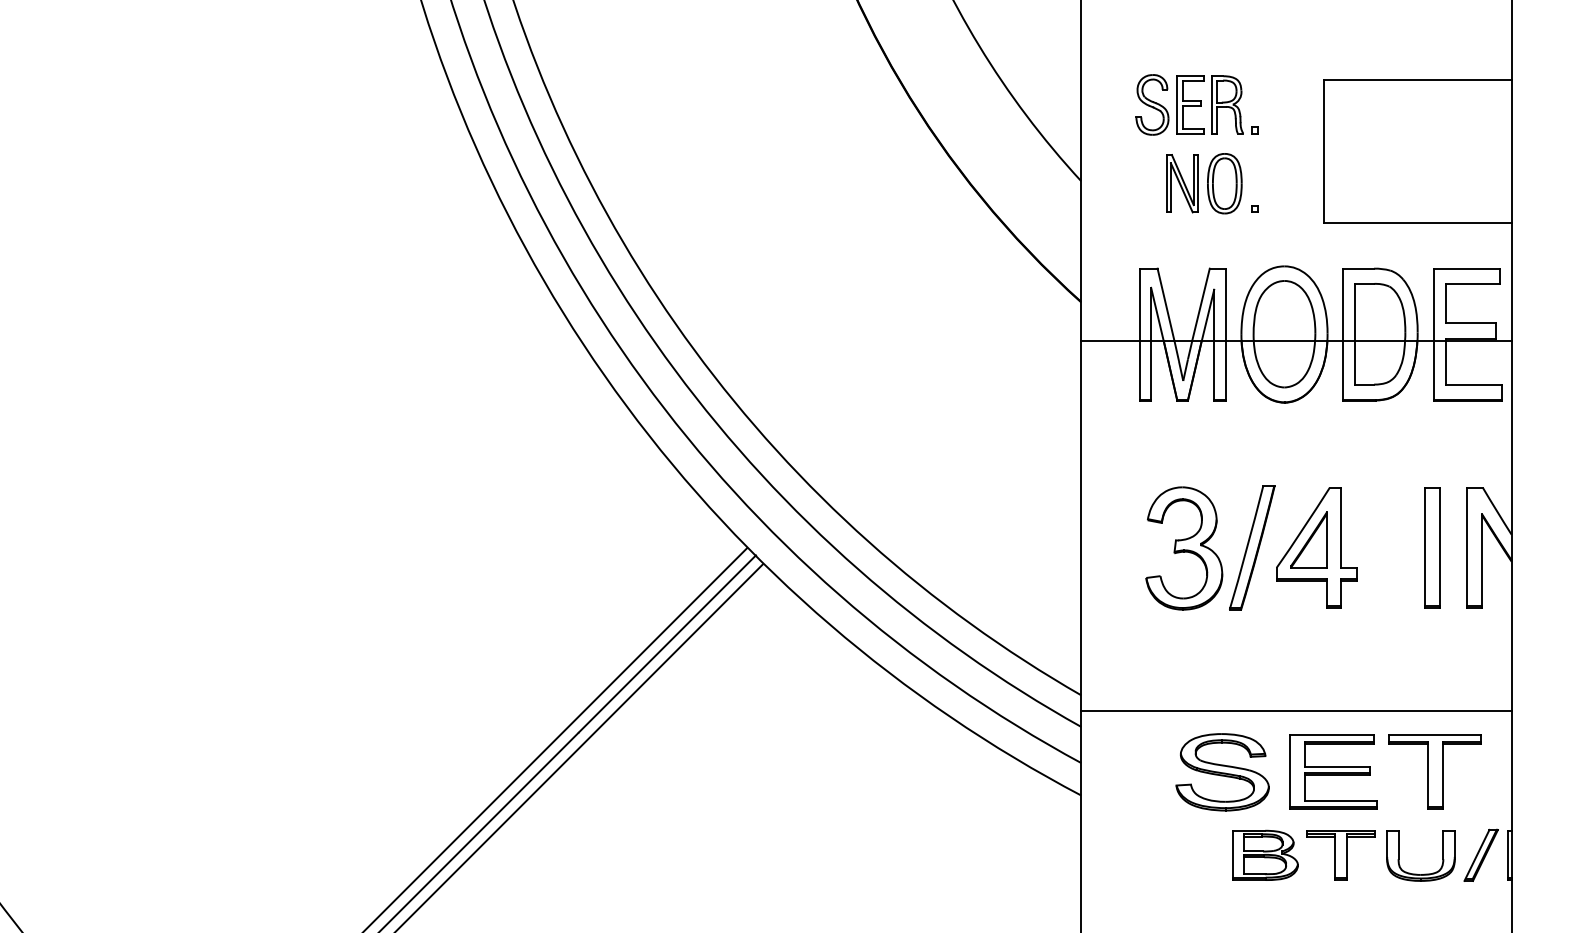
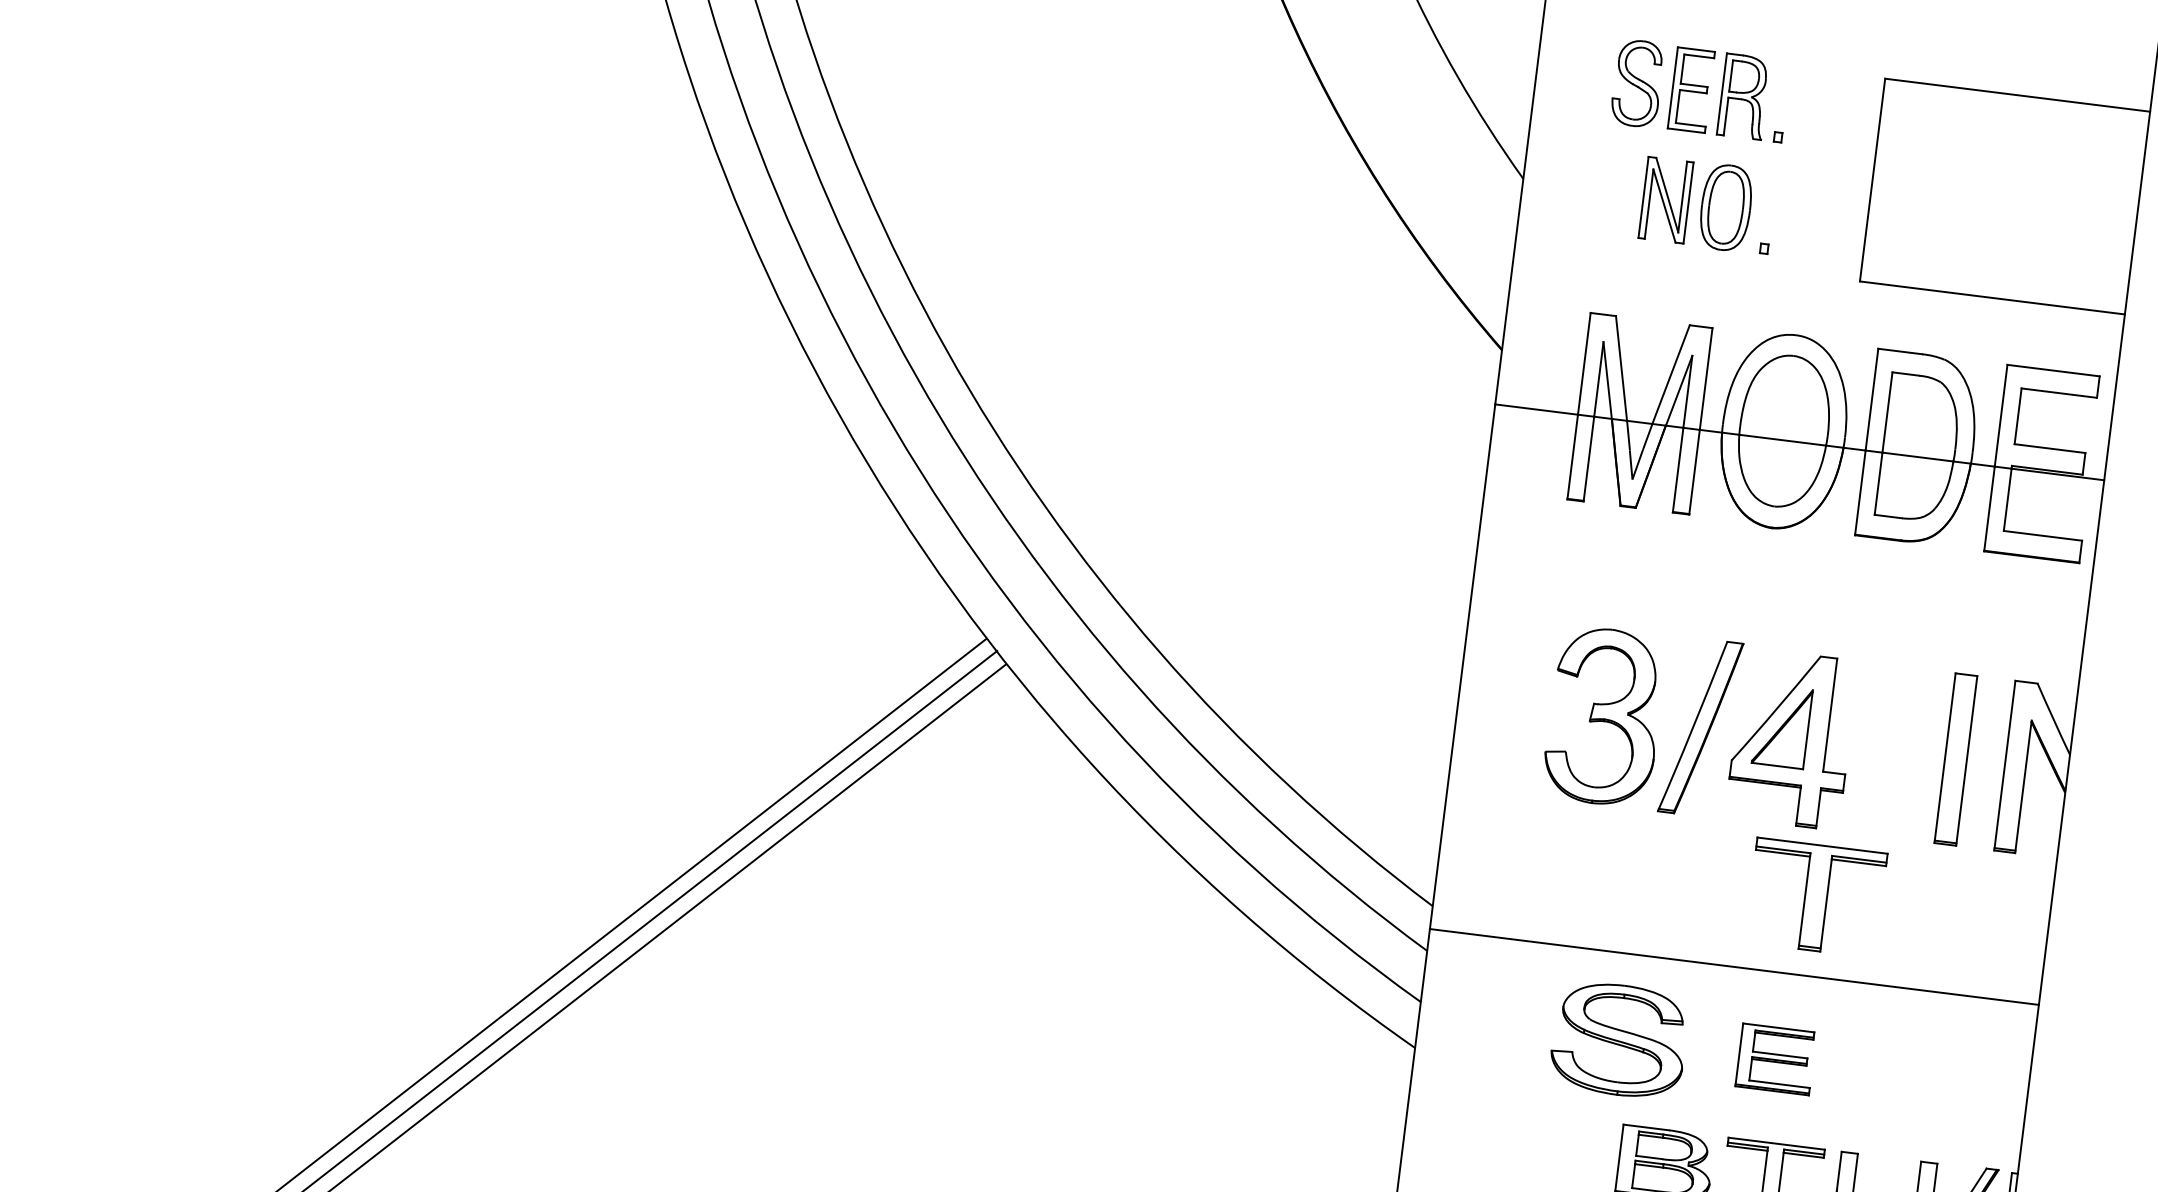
part: (1333, 771) -> (1776, 1058), size x0.6
part: (1434, 771) -> (1815, 896), moved

